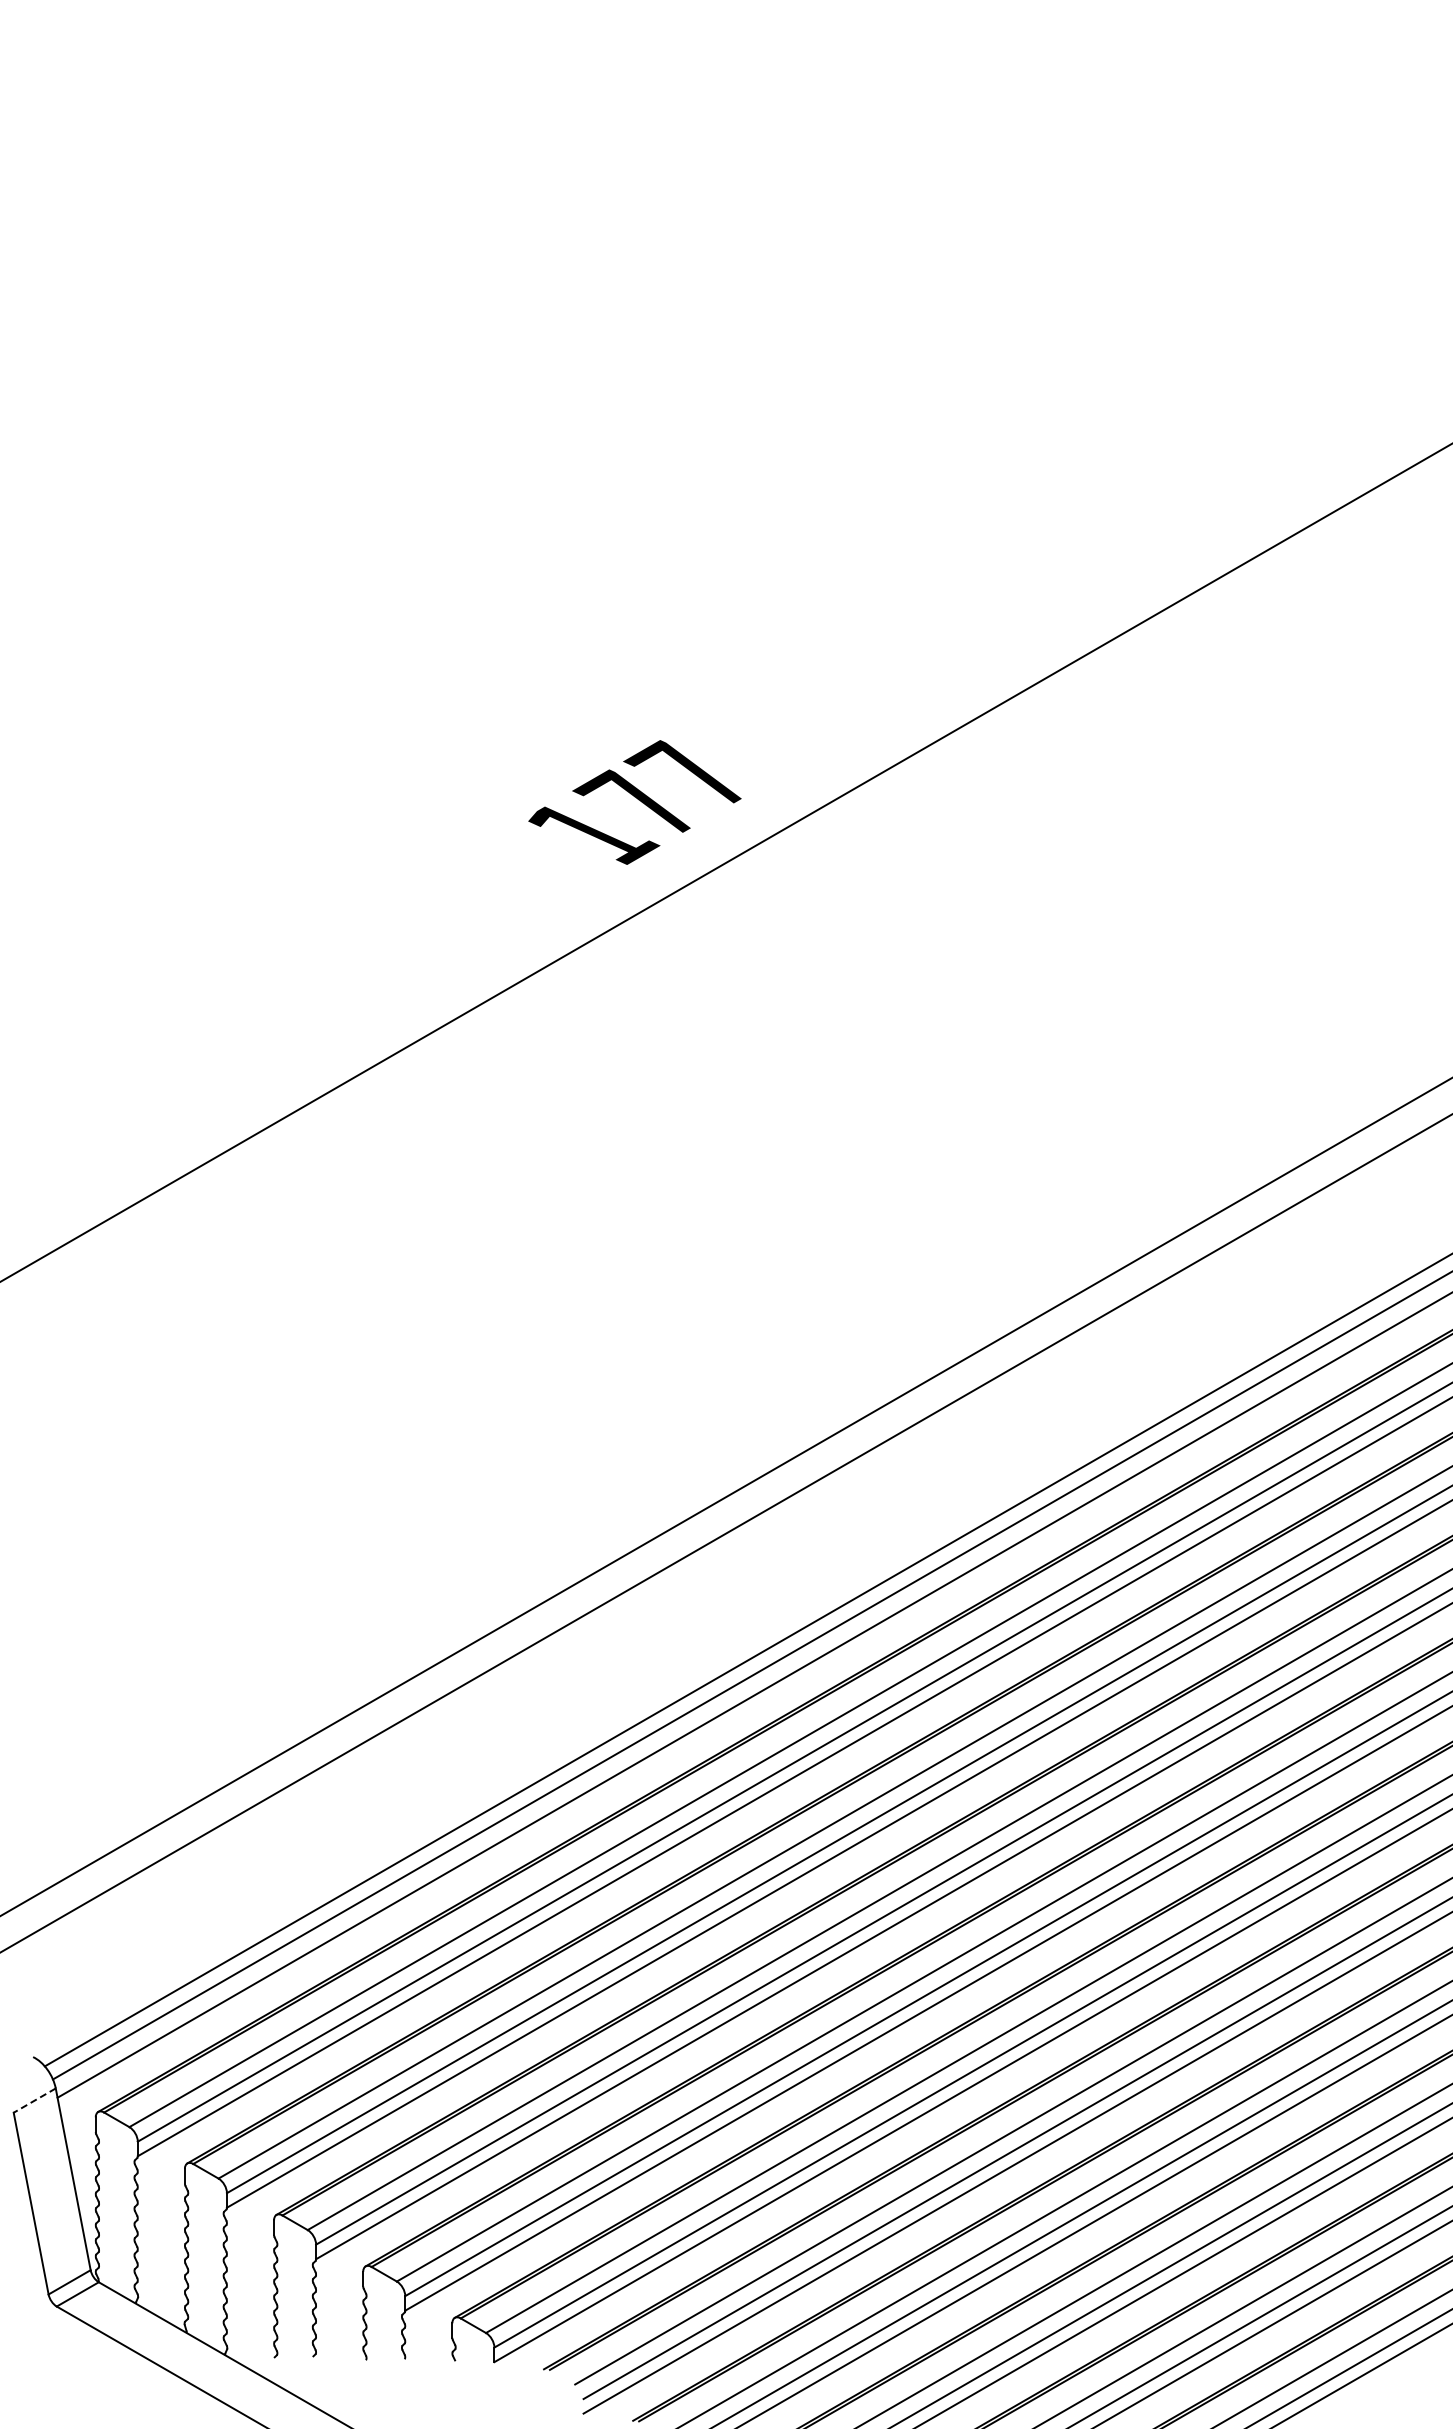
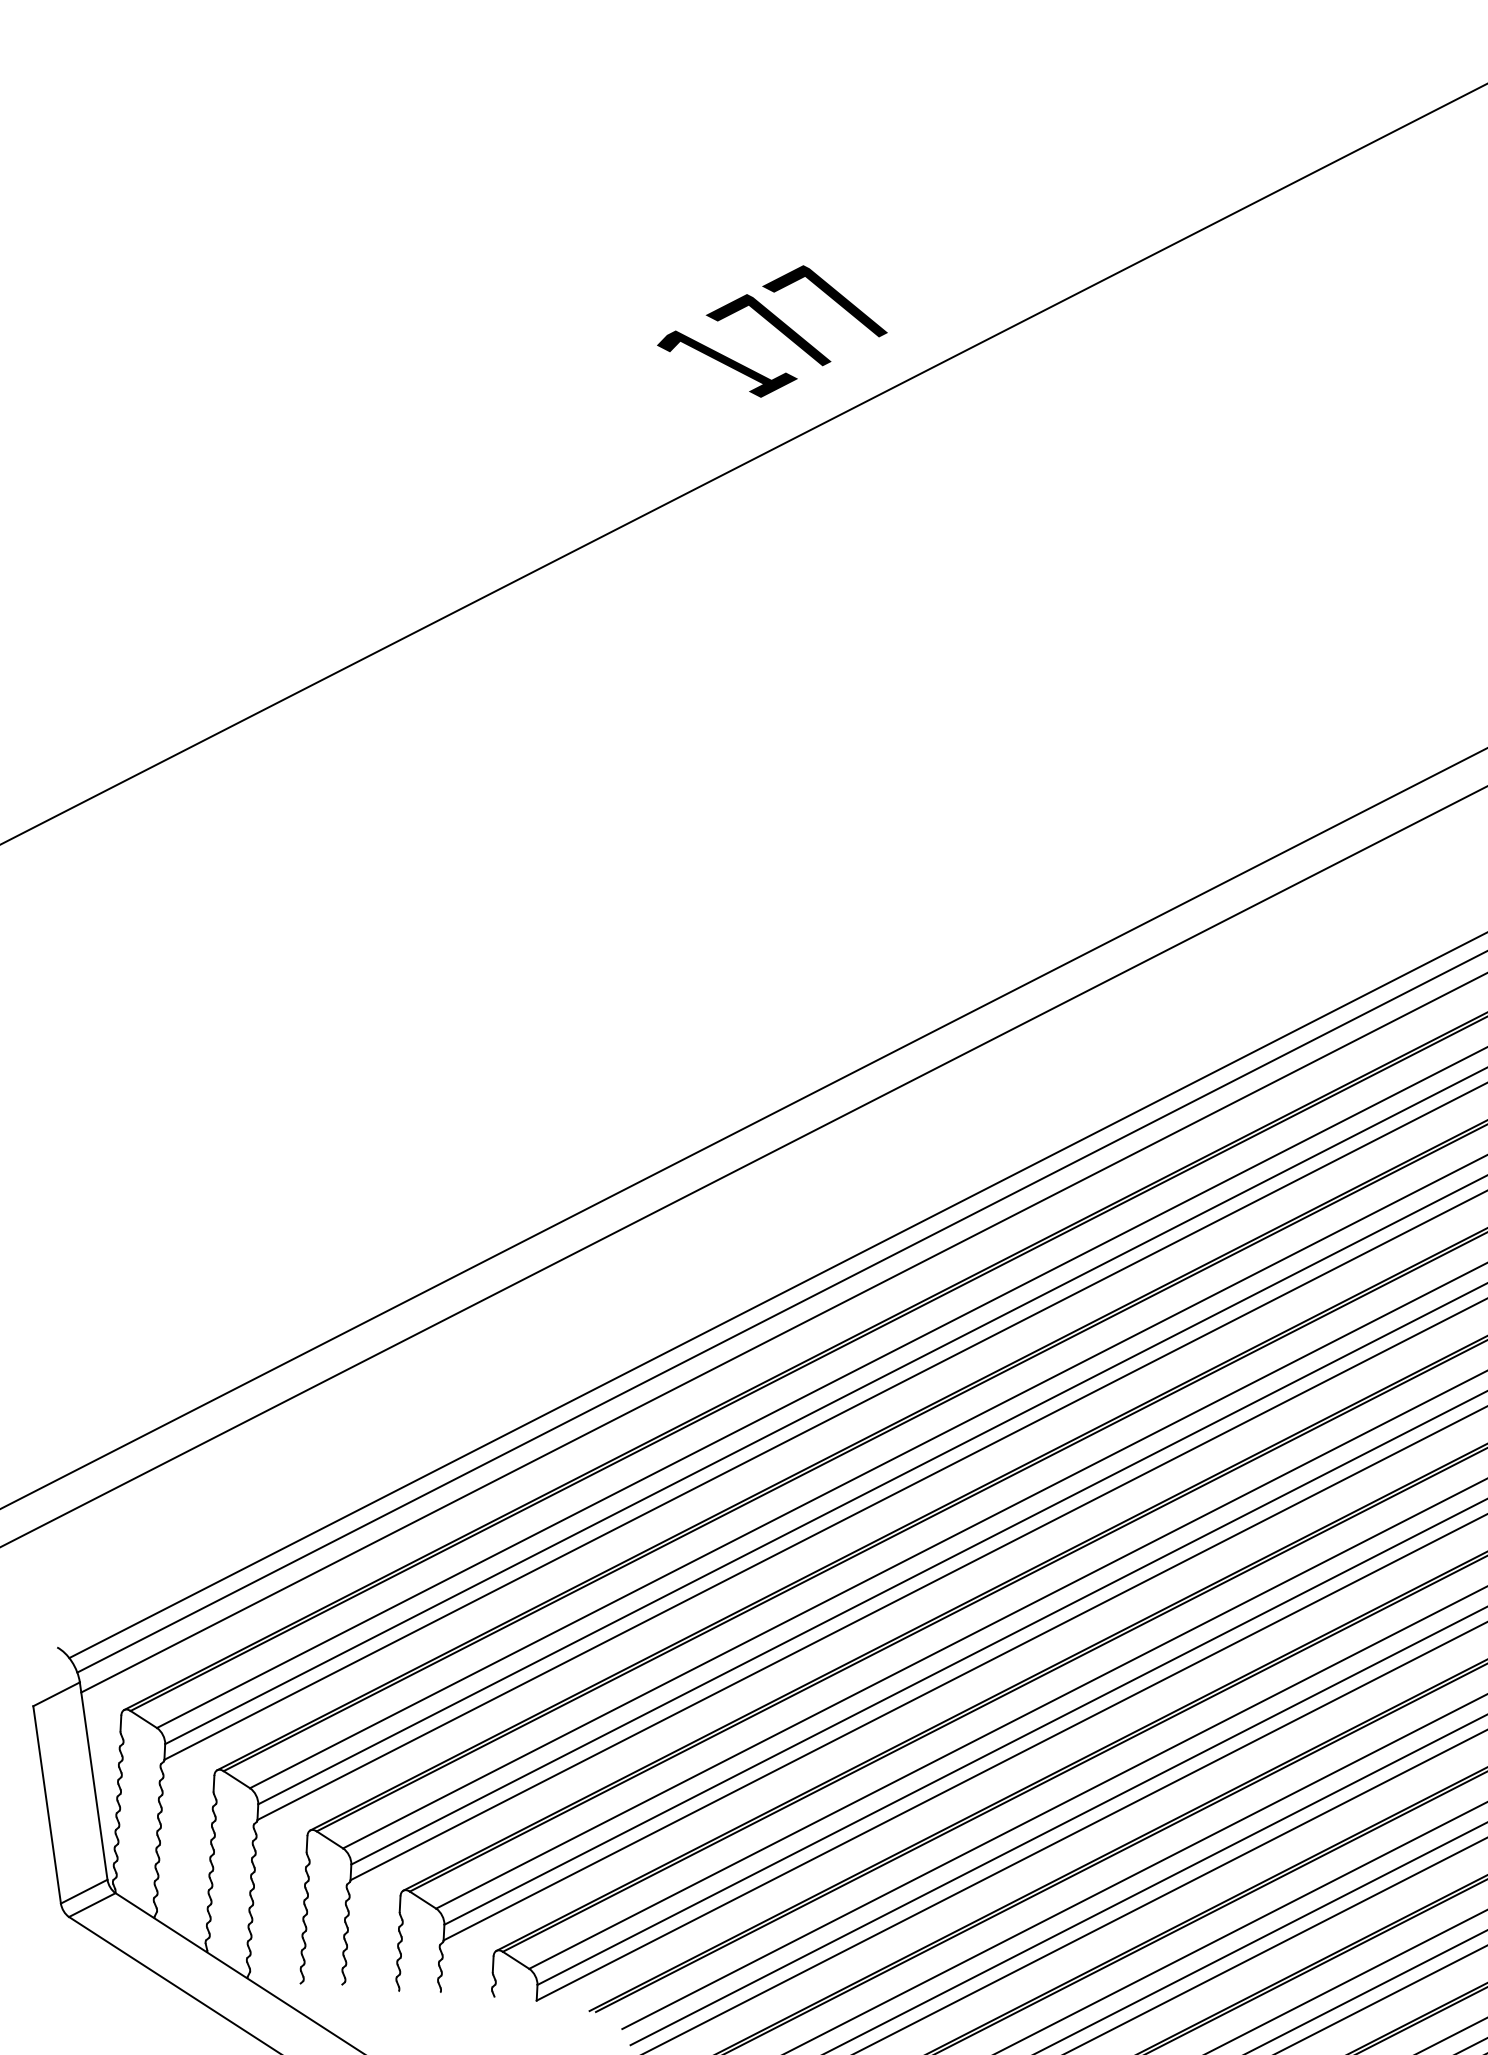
line: (34, 2100) -> (56, 1694), dashed -> solid

